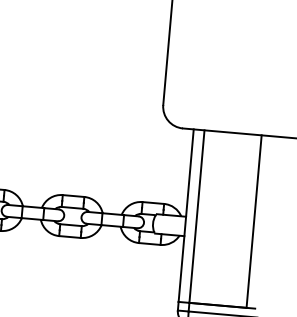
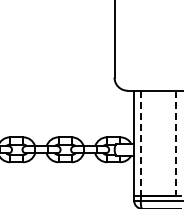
line: (196, 217) -> (140, 143), solid -> dashed
line: (253, 222) -> (175, 143), solid -> dashed

